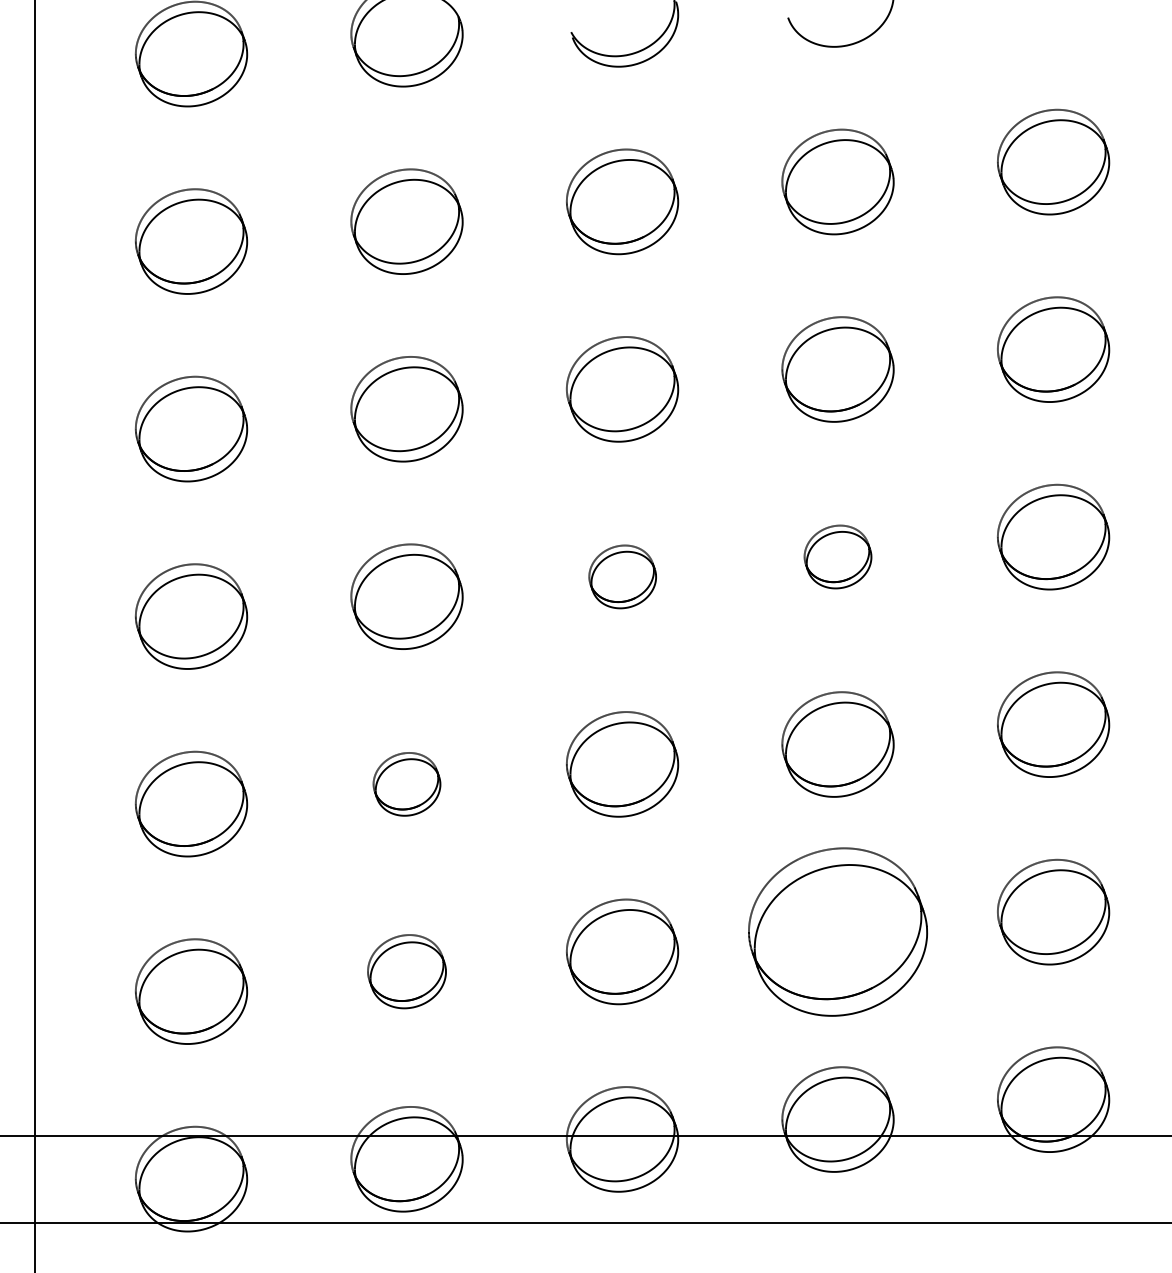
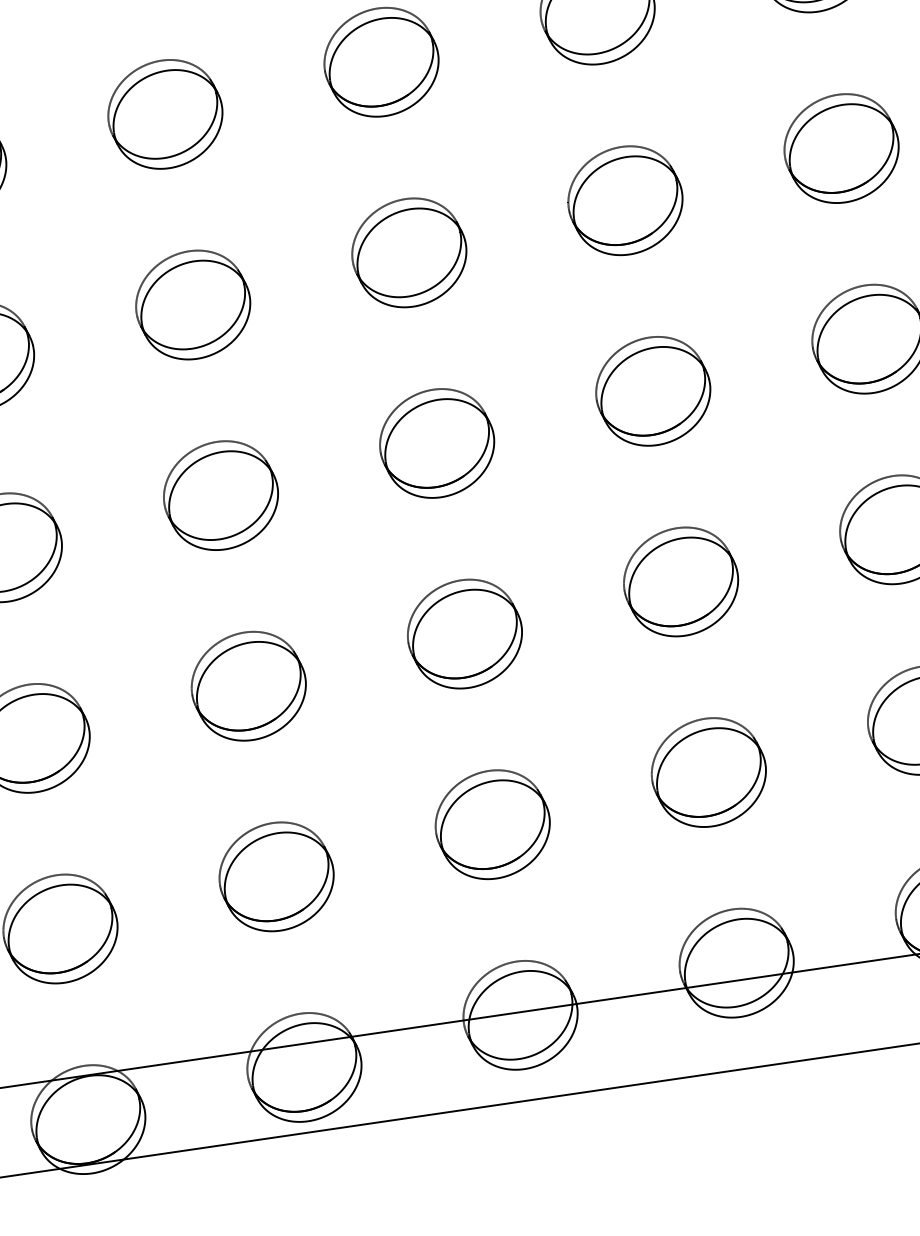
part: (837, 556) -> (652, 390), size x1.67
part: (622, 576) -> (437, 443), size x1.67
part: (406, 784) -> (248, 686), size x1.67
part: (837, 931) -> (708, 772), size x0.62
part: (406, 971) -> (276, 876), size x1.43

